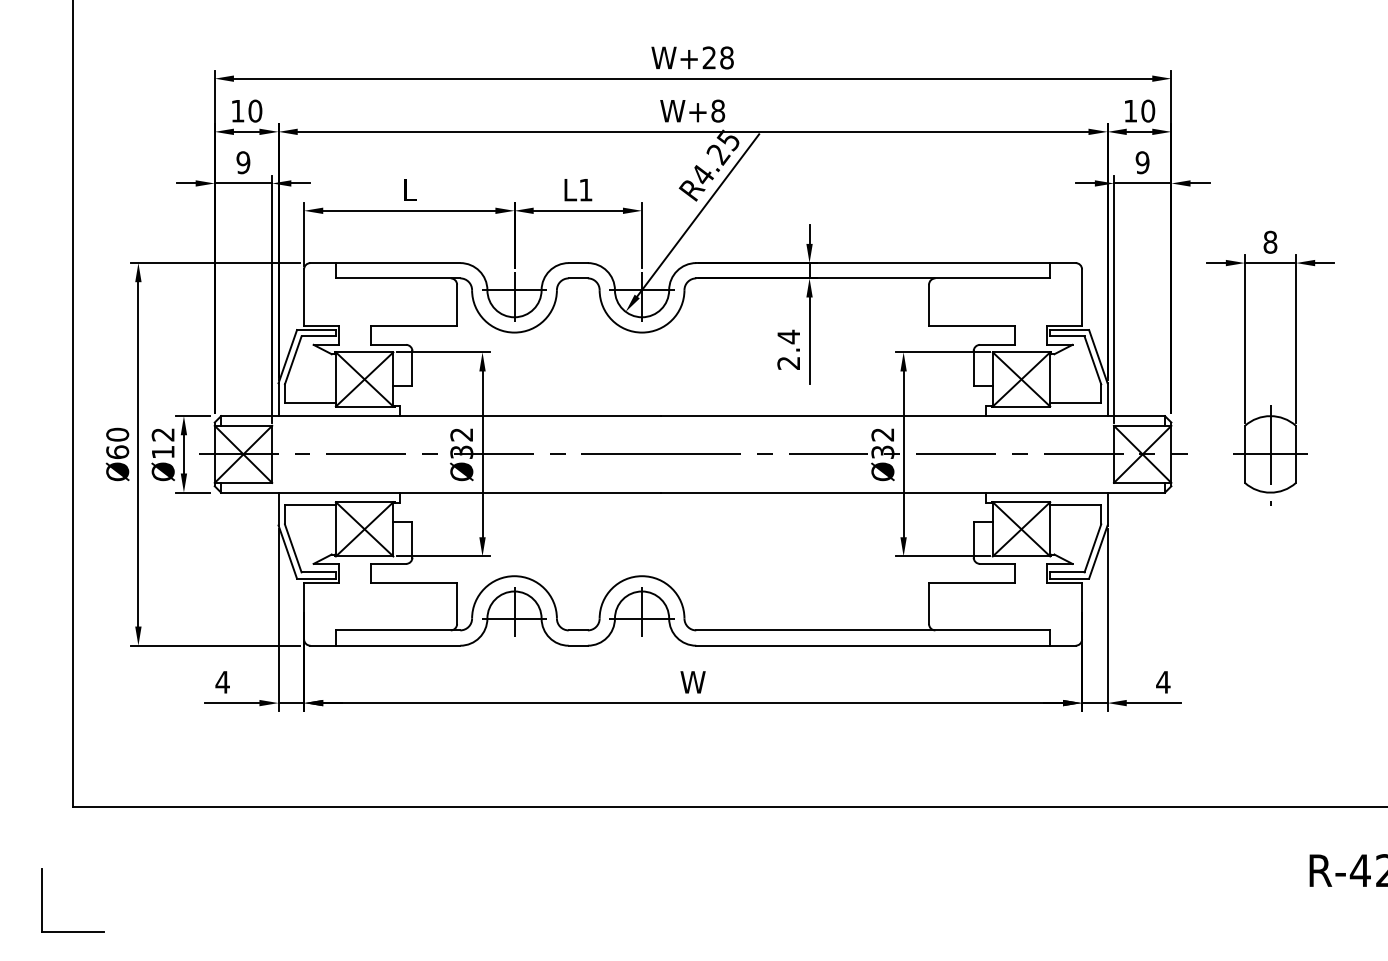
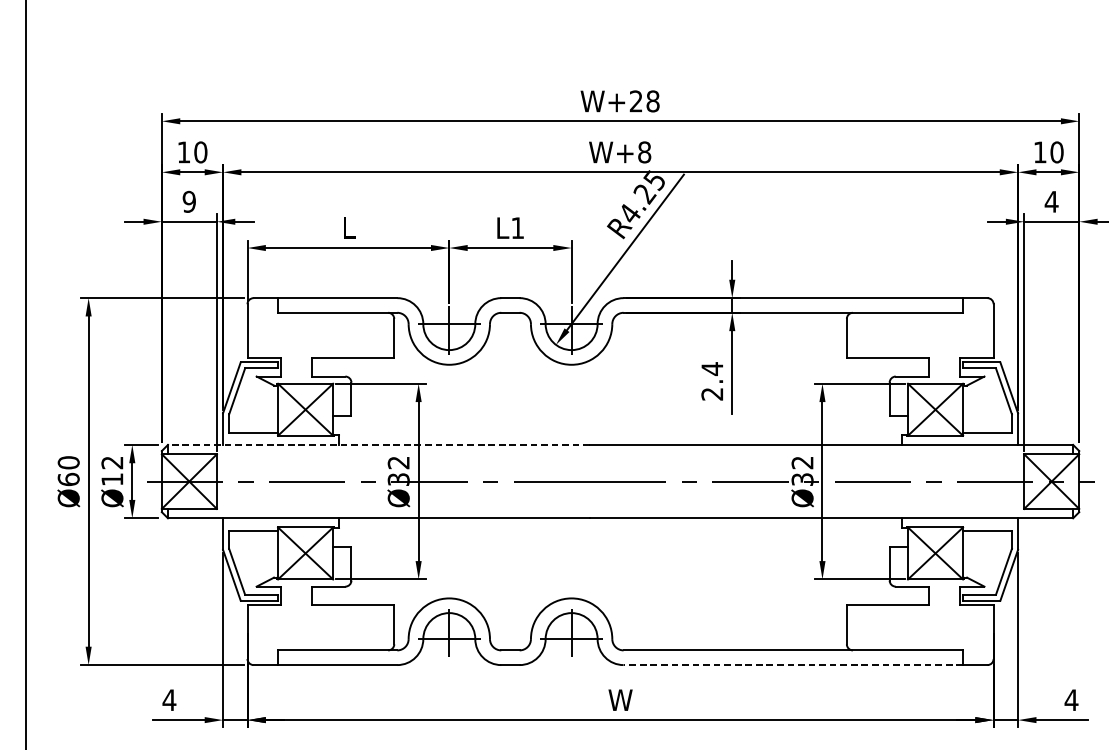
text: (1142, 162) -> (1051, 201), 9 -> 4
line: (440, 416) -> (378, 445), solid -> dashed
line: (873, 645) -> (793, 664), solid -> dashed

